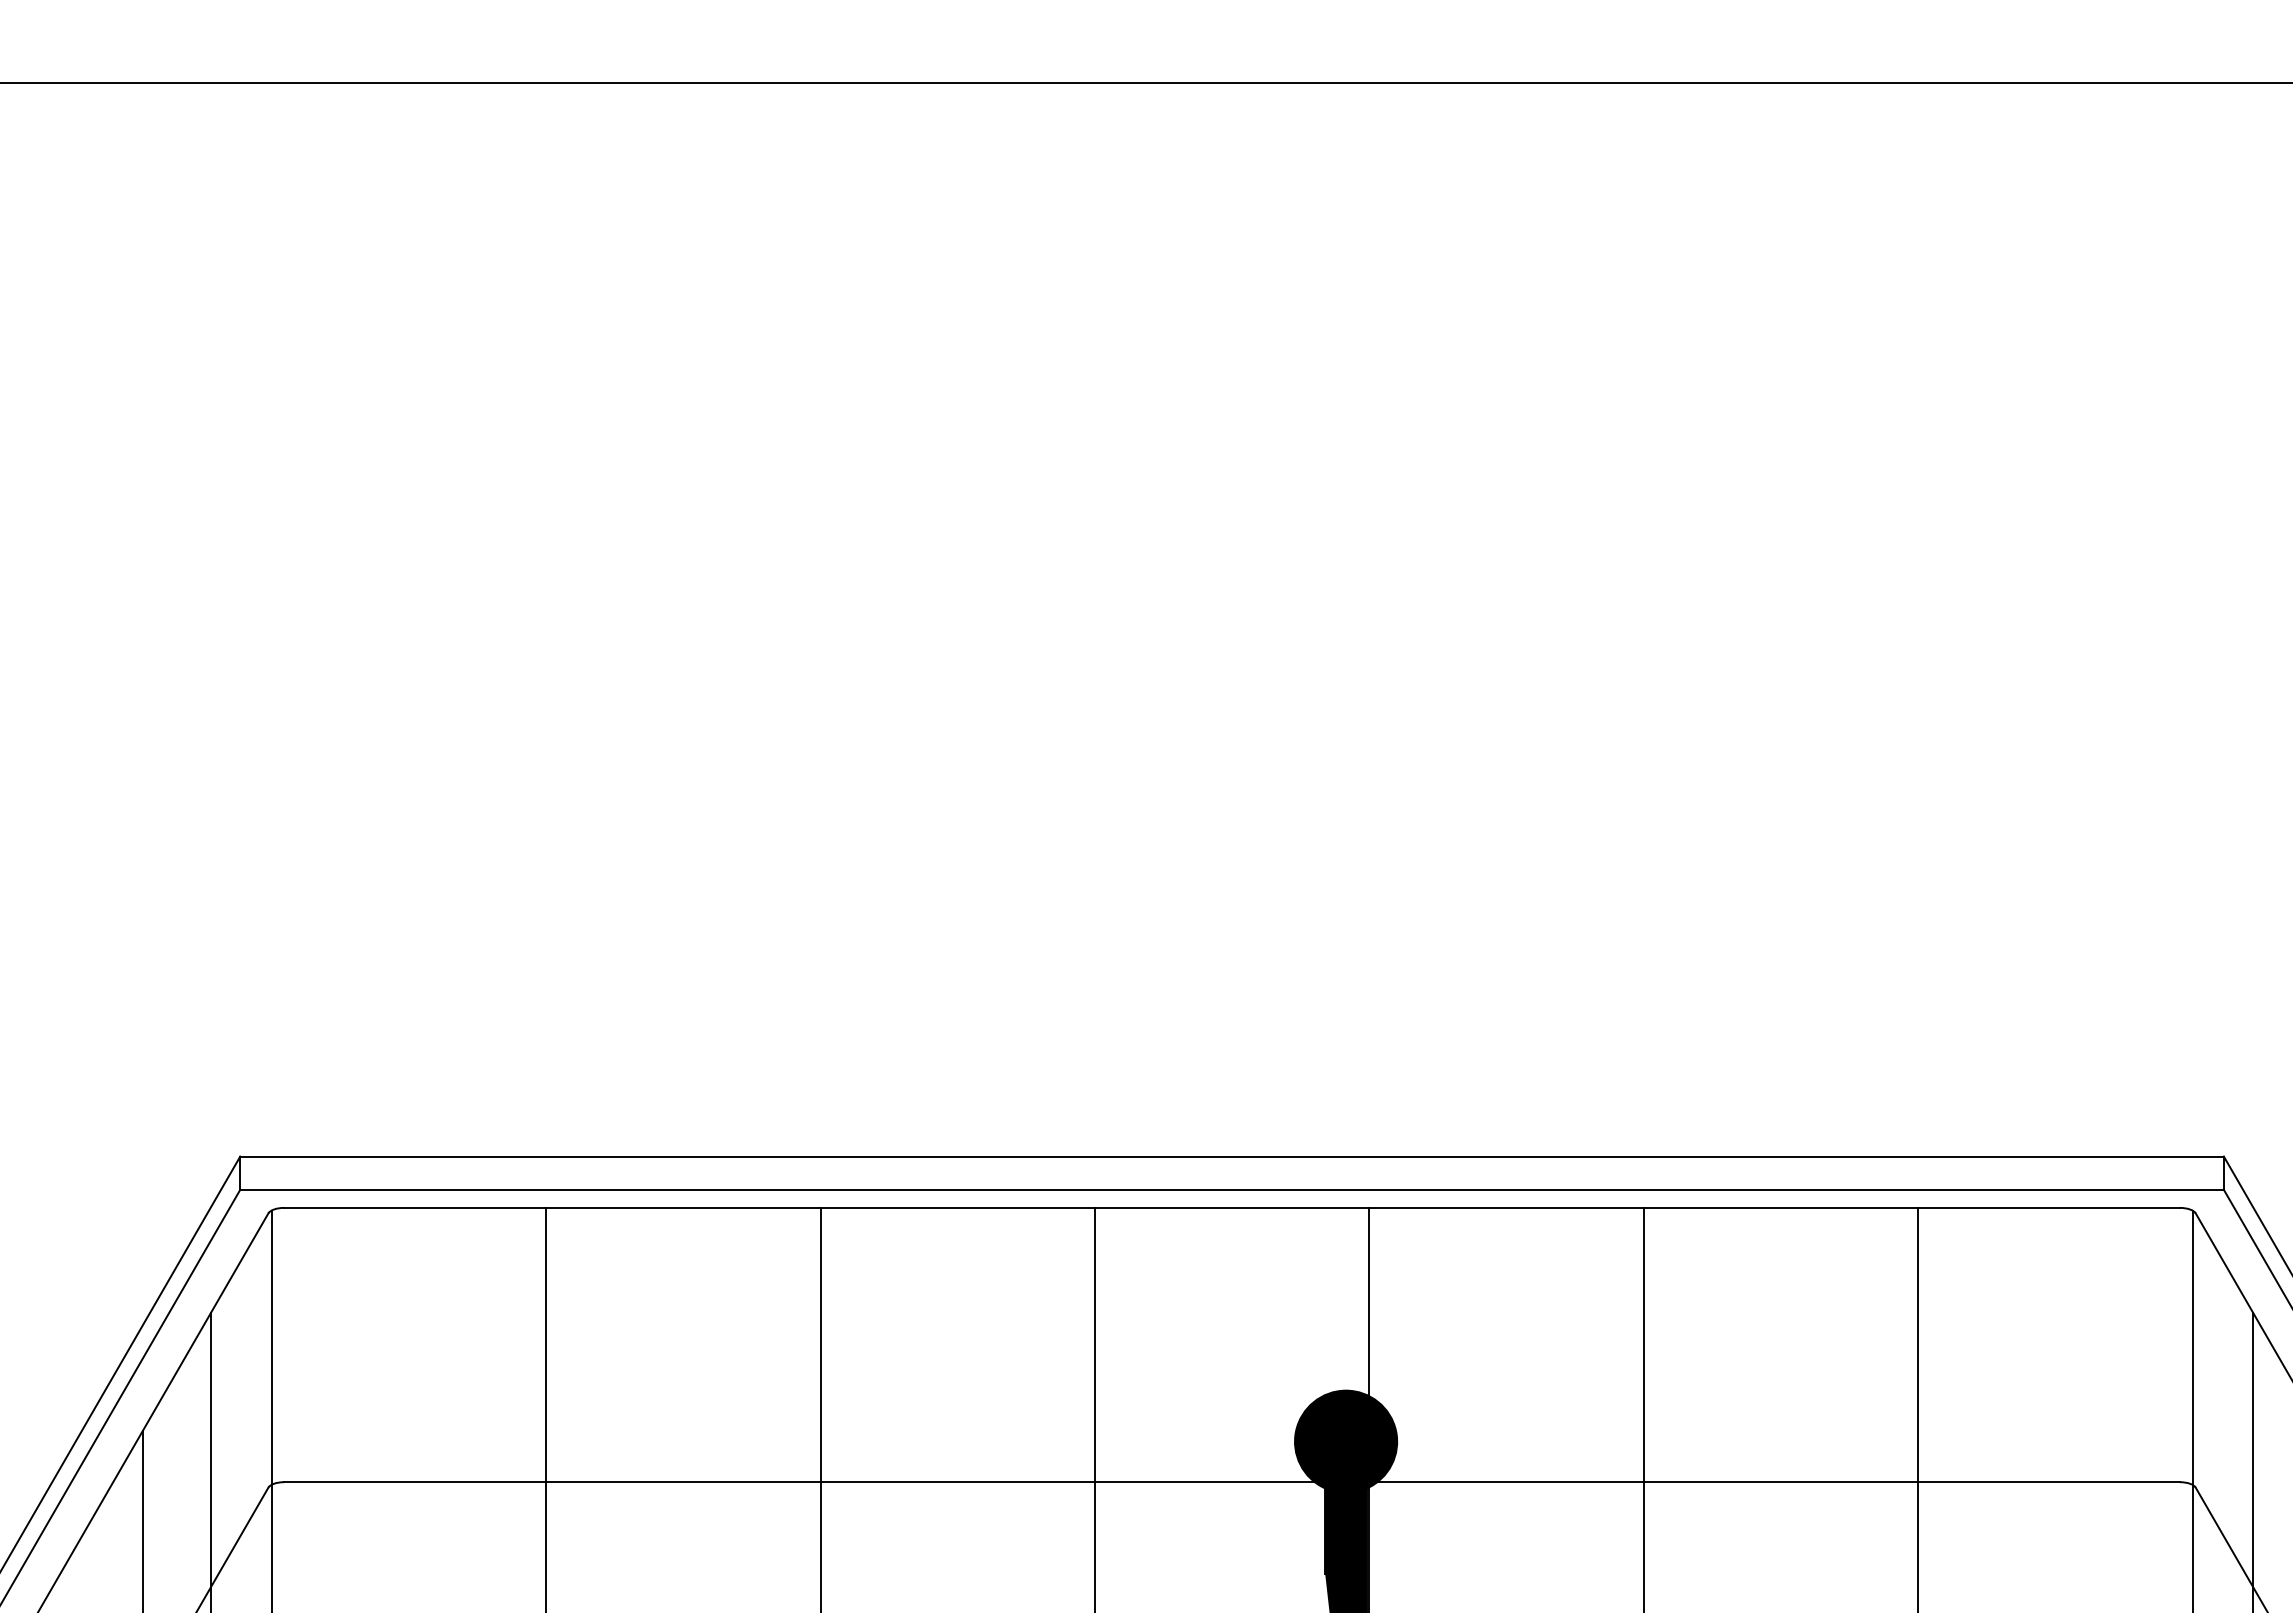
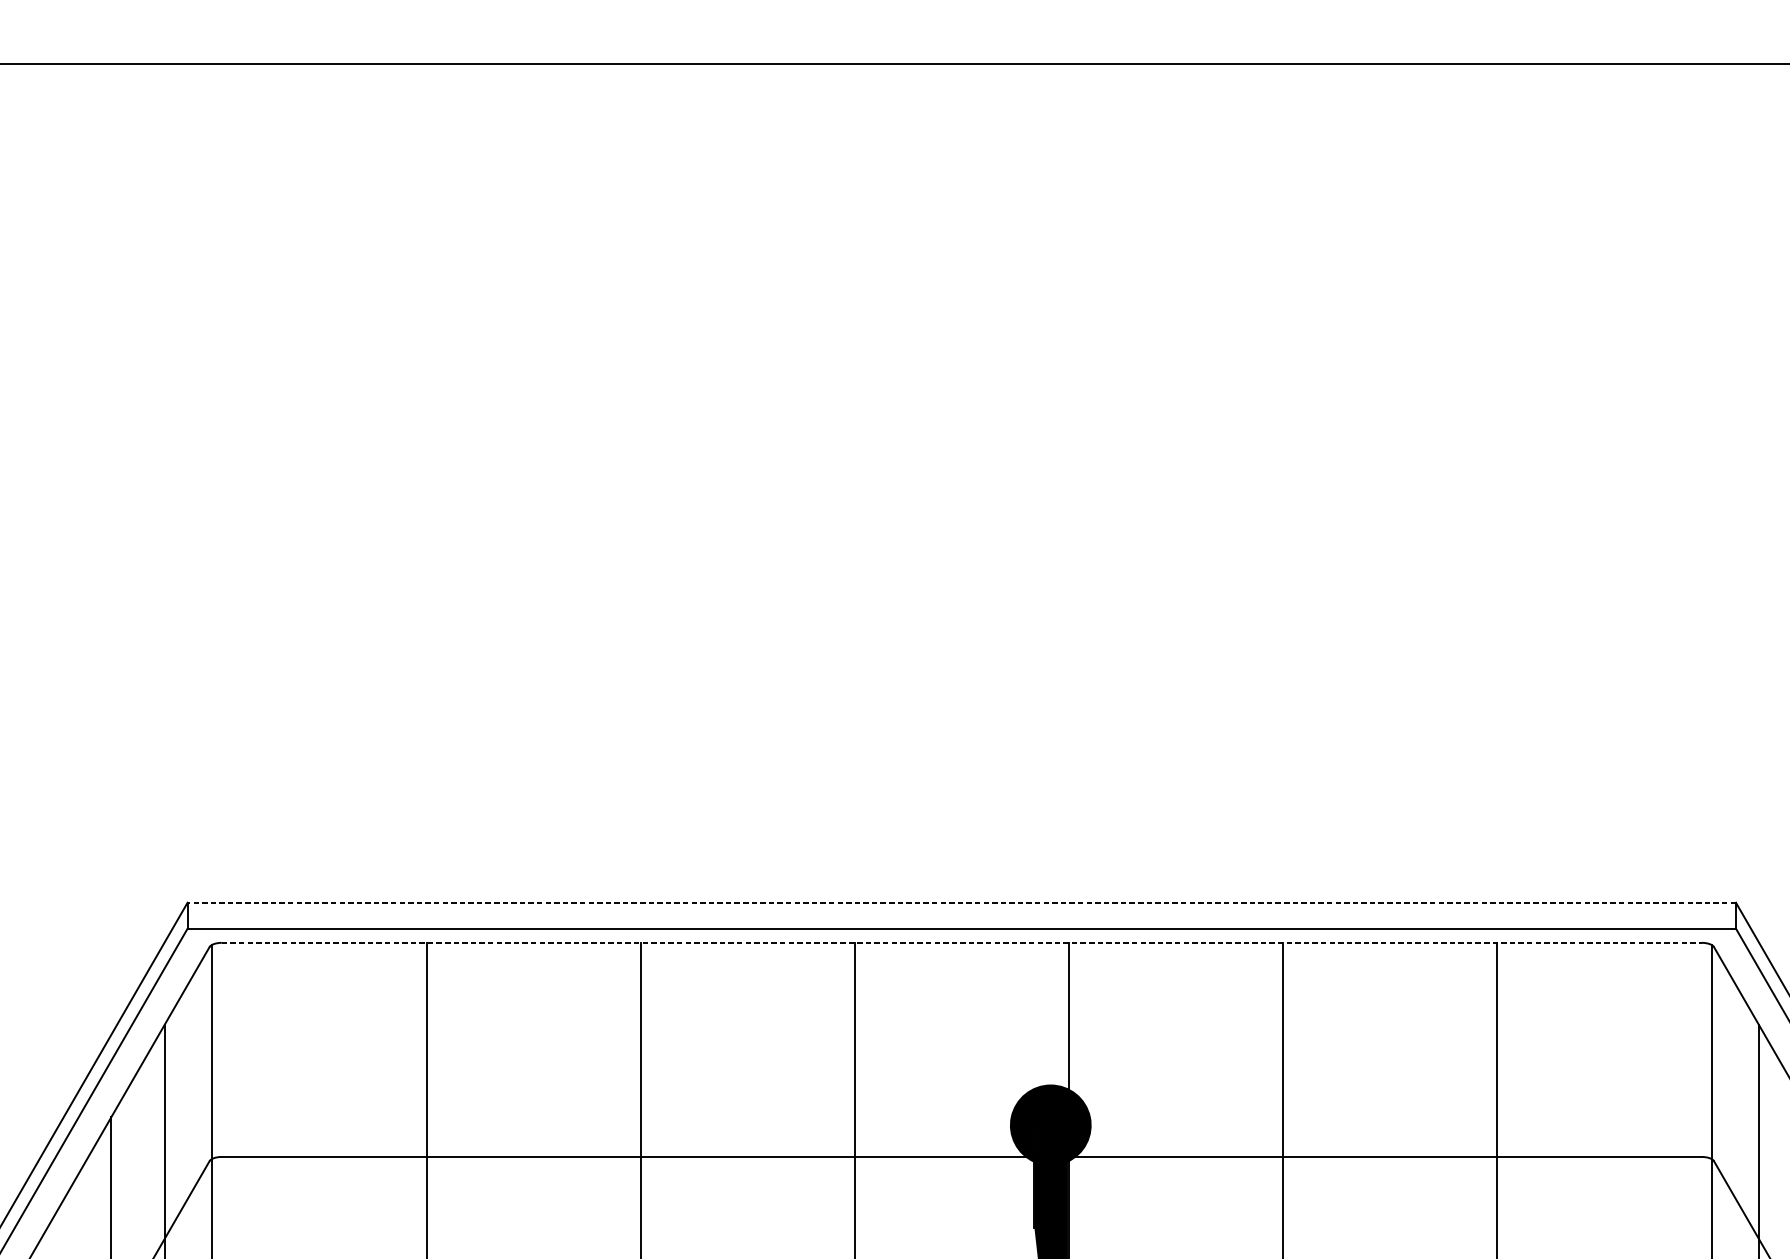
line: (1232, 1156) -> (962, 902), solid -> dashed
line: (1232, 1207) -> (962, 942), solid -> dashed

